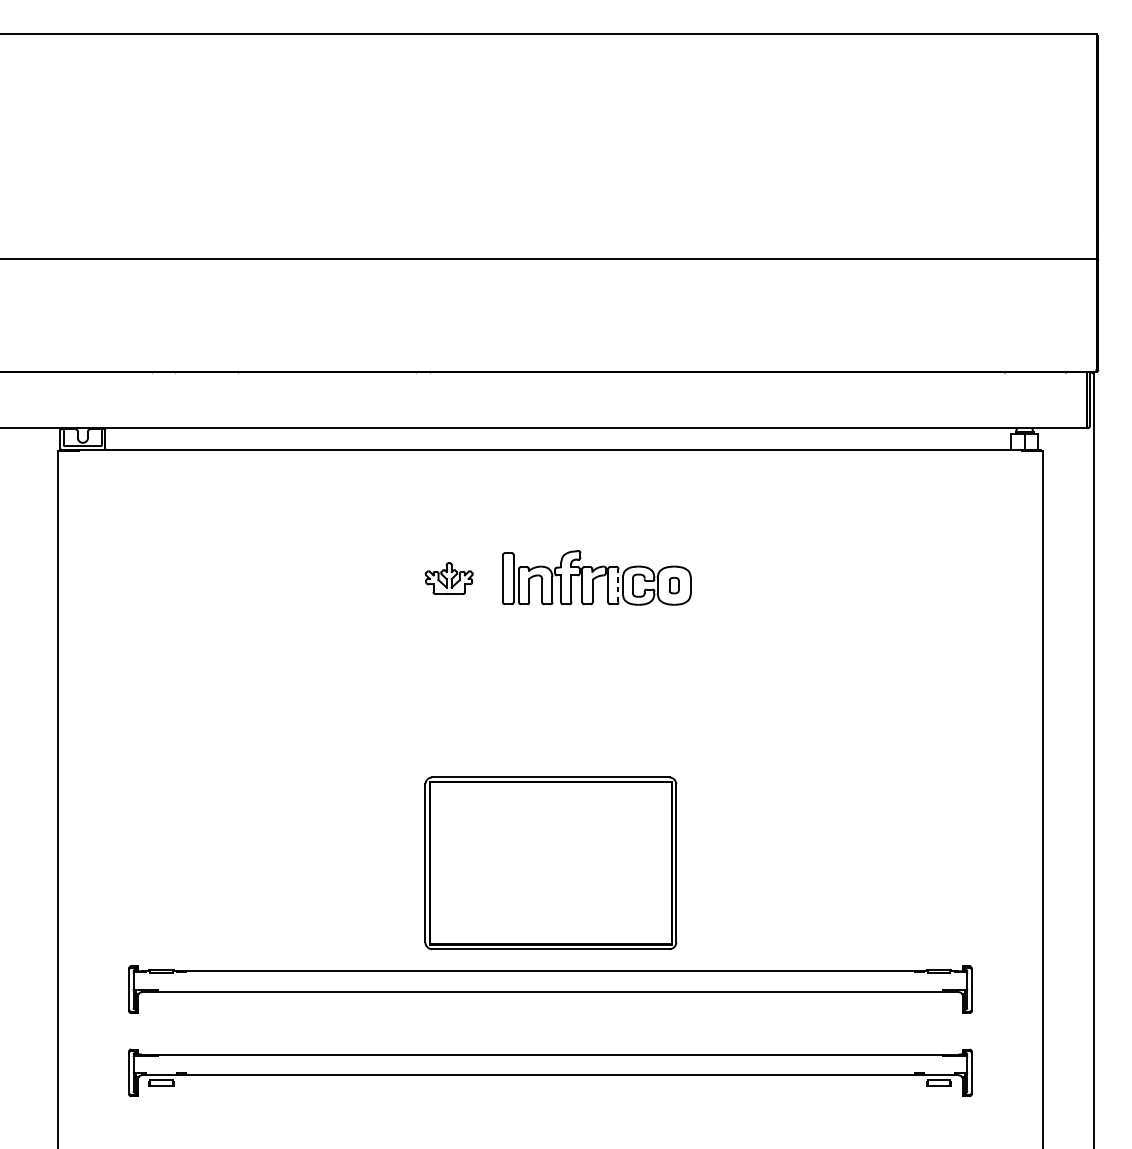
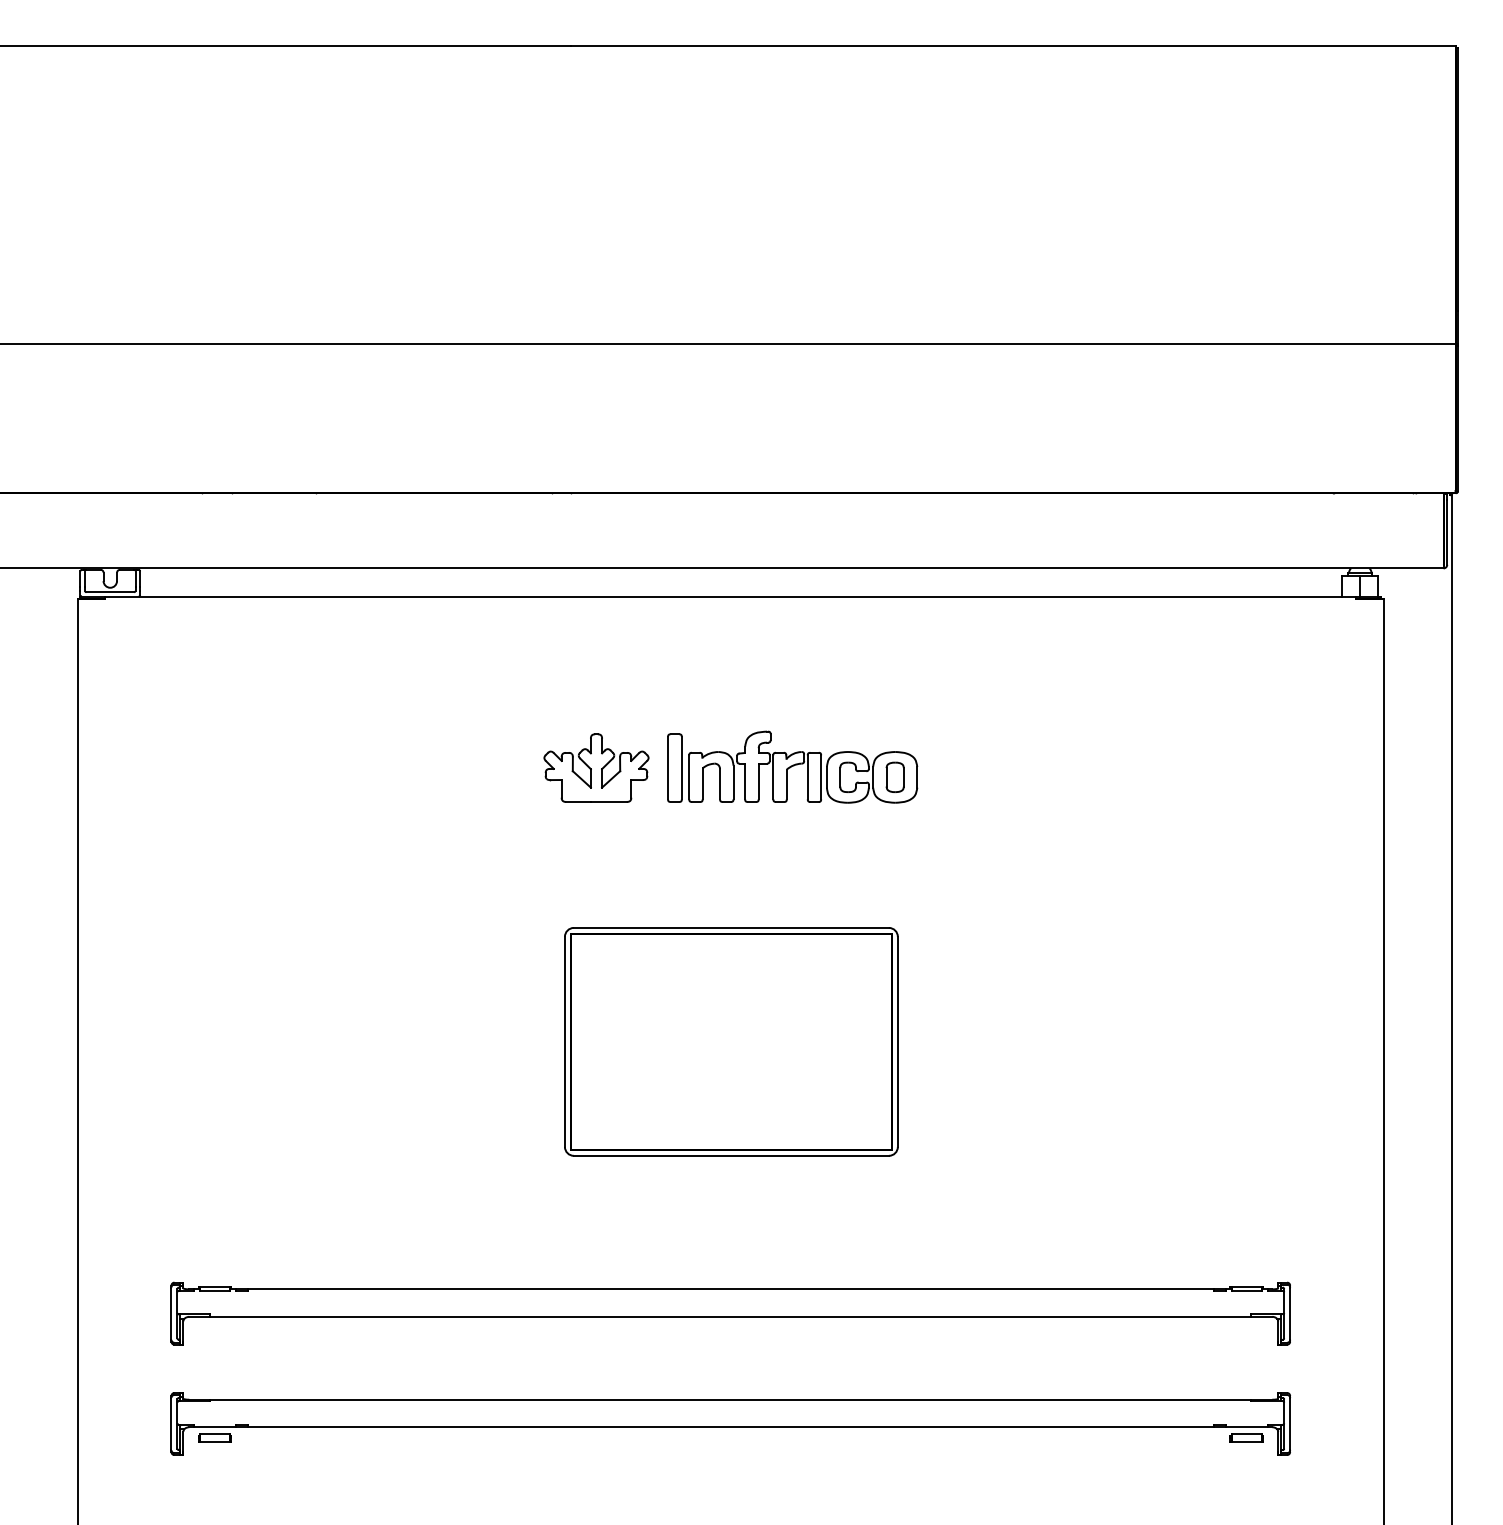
part: (449, 578) -> (596, 767), size x1.67
line: (618, 585) -> (821, 777), dashed -> solid
part: (673, 585) -> (894, 776), size x1.43
part: (550, 863) -> (731, 1041), moved

